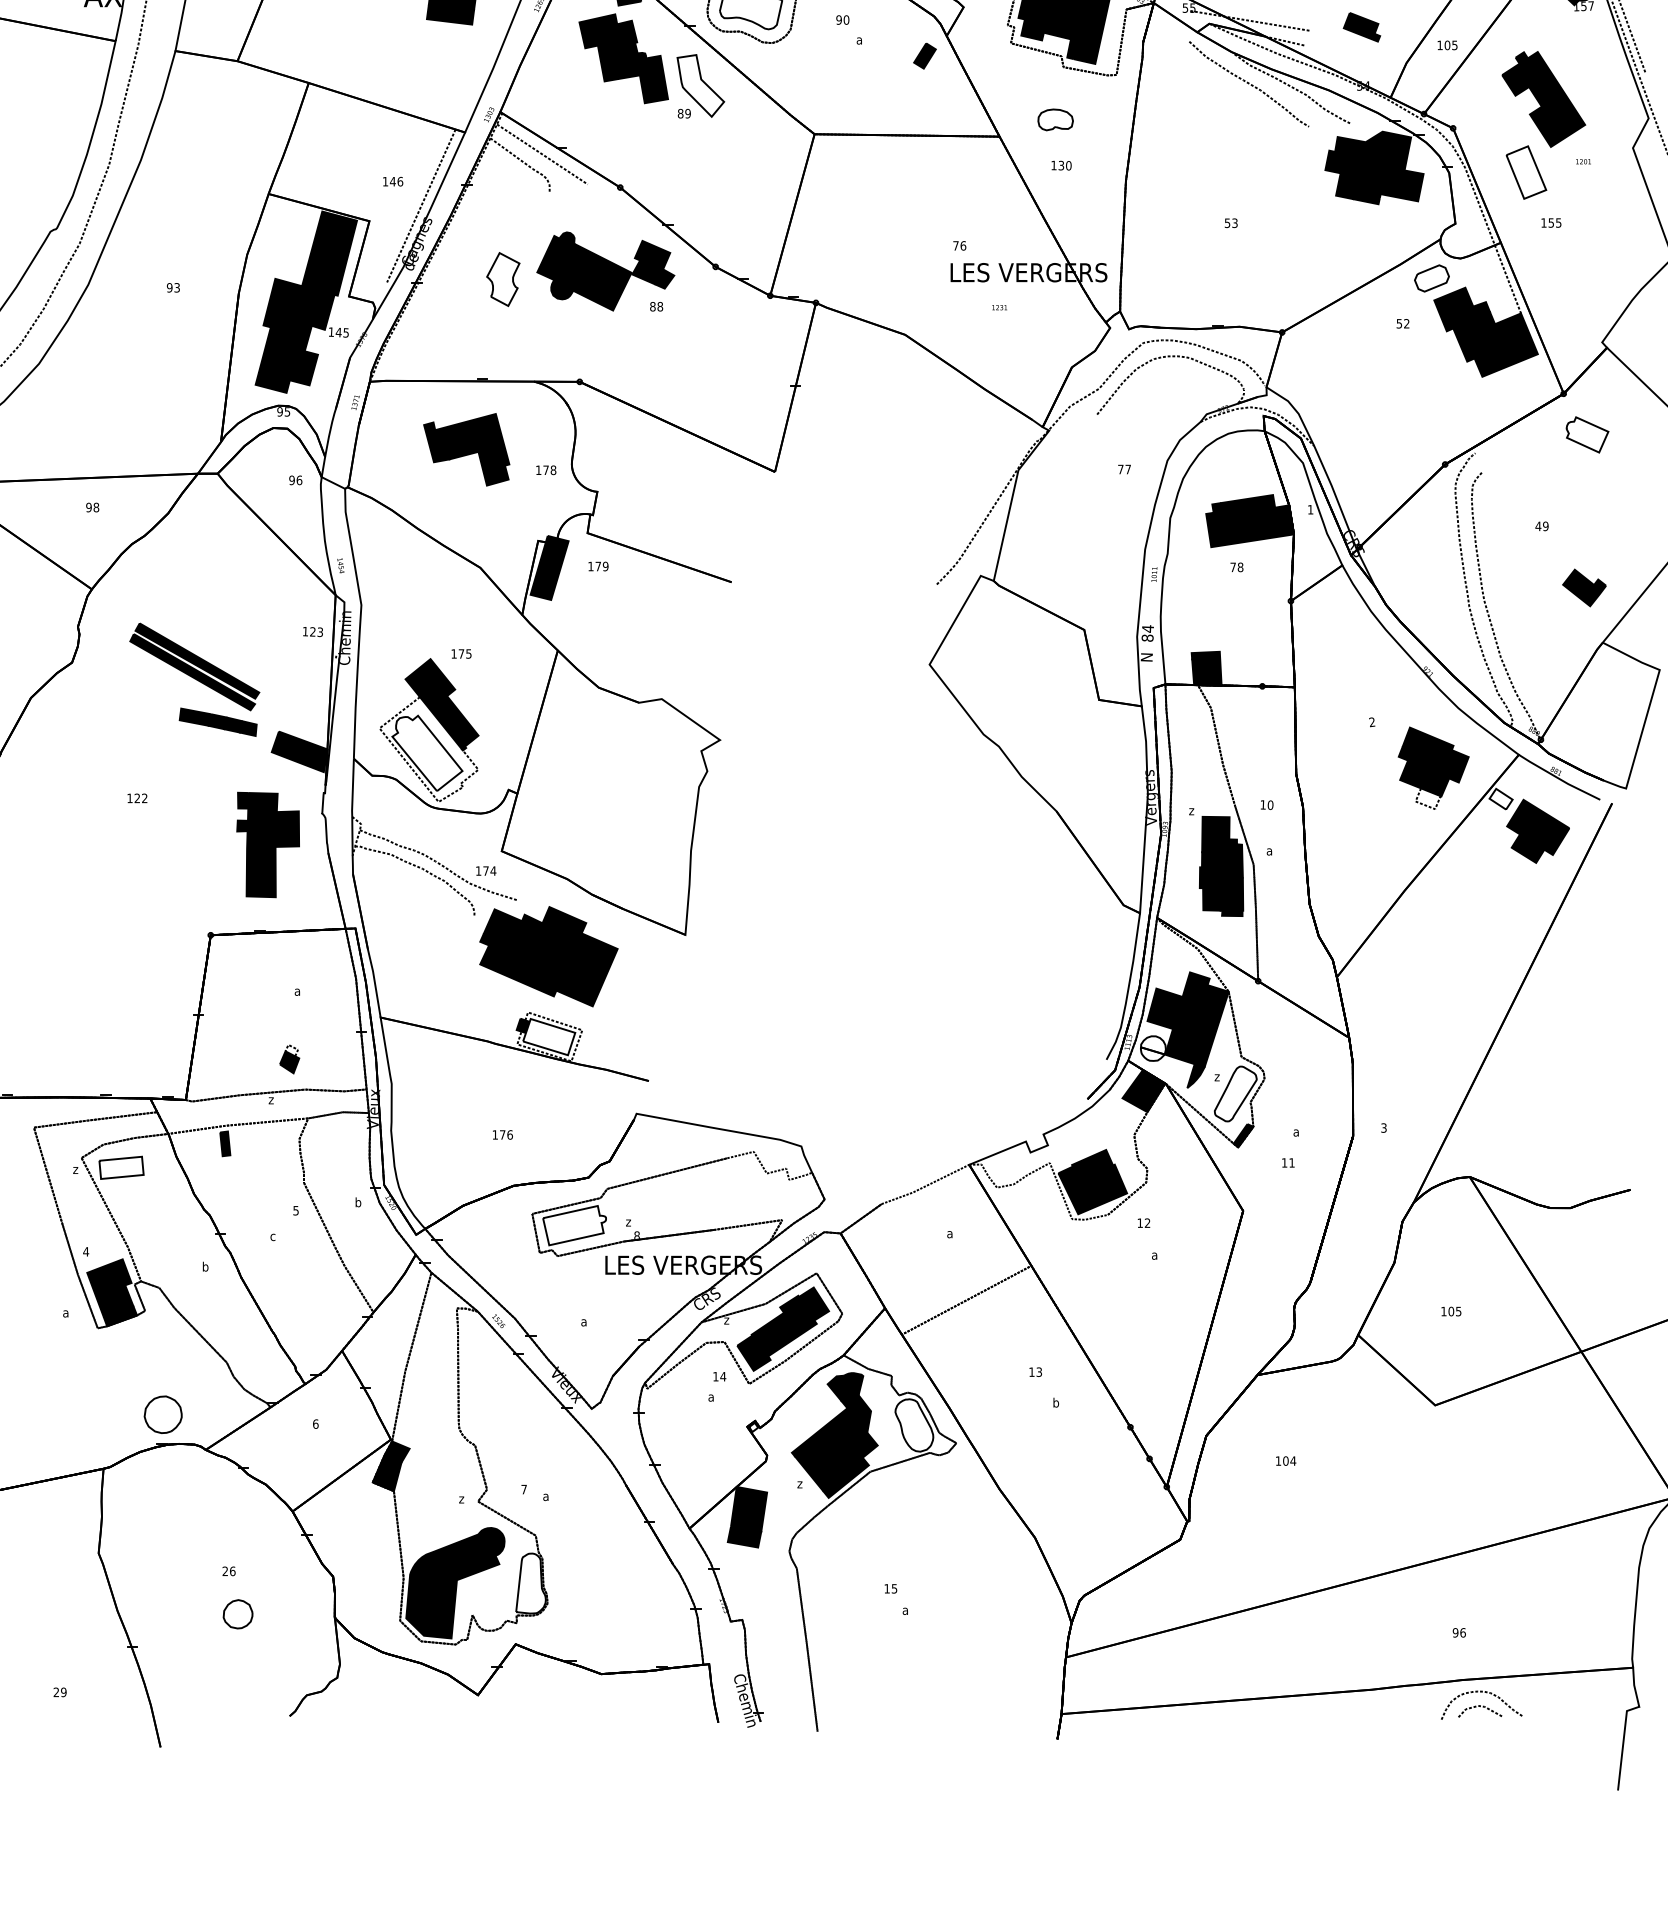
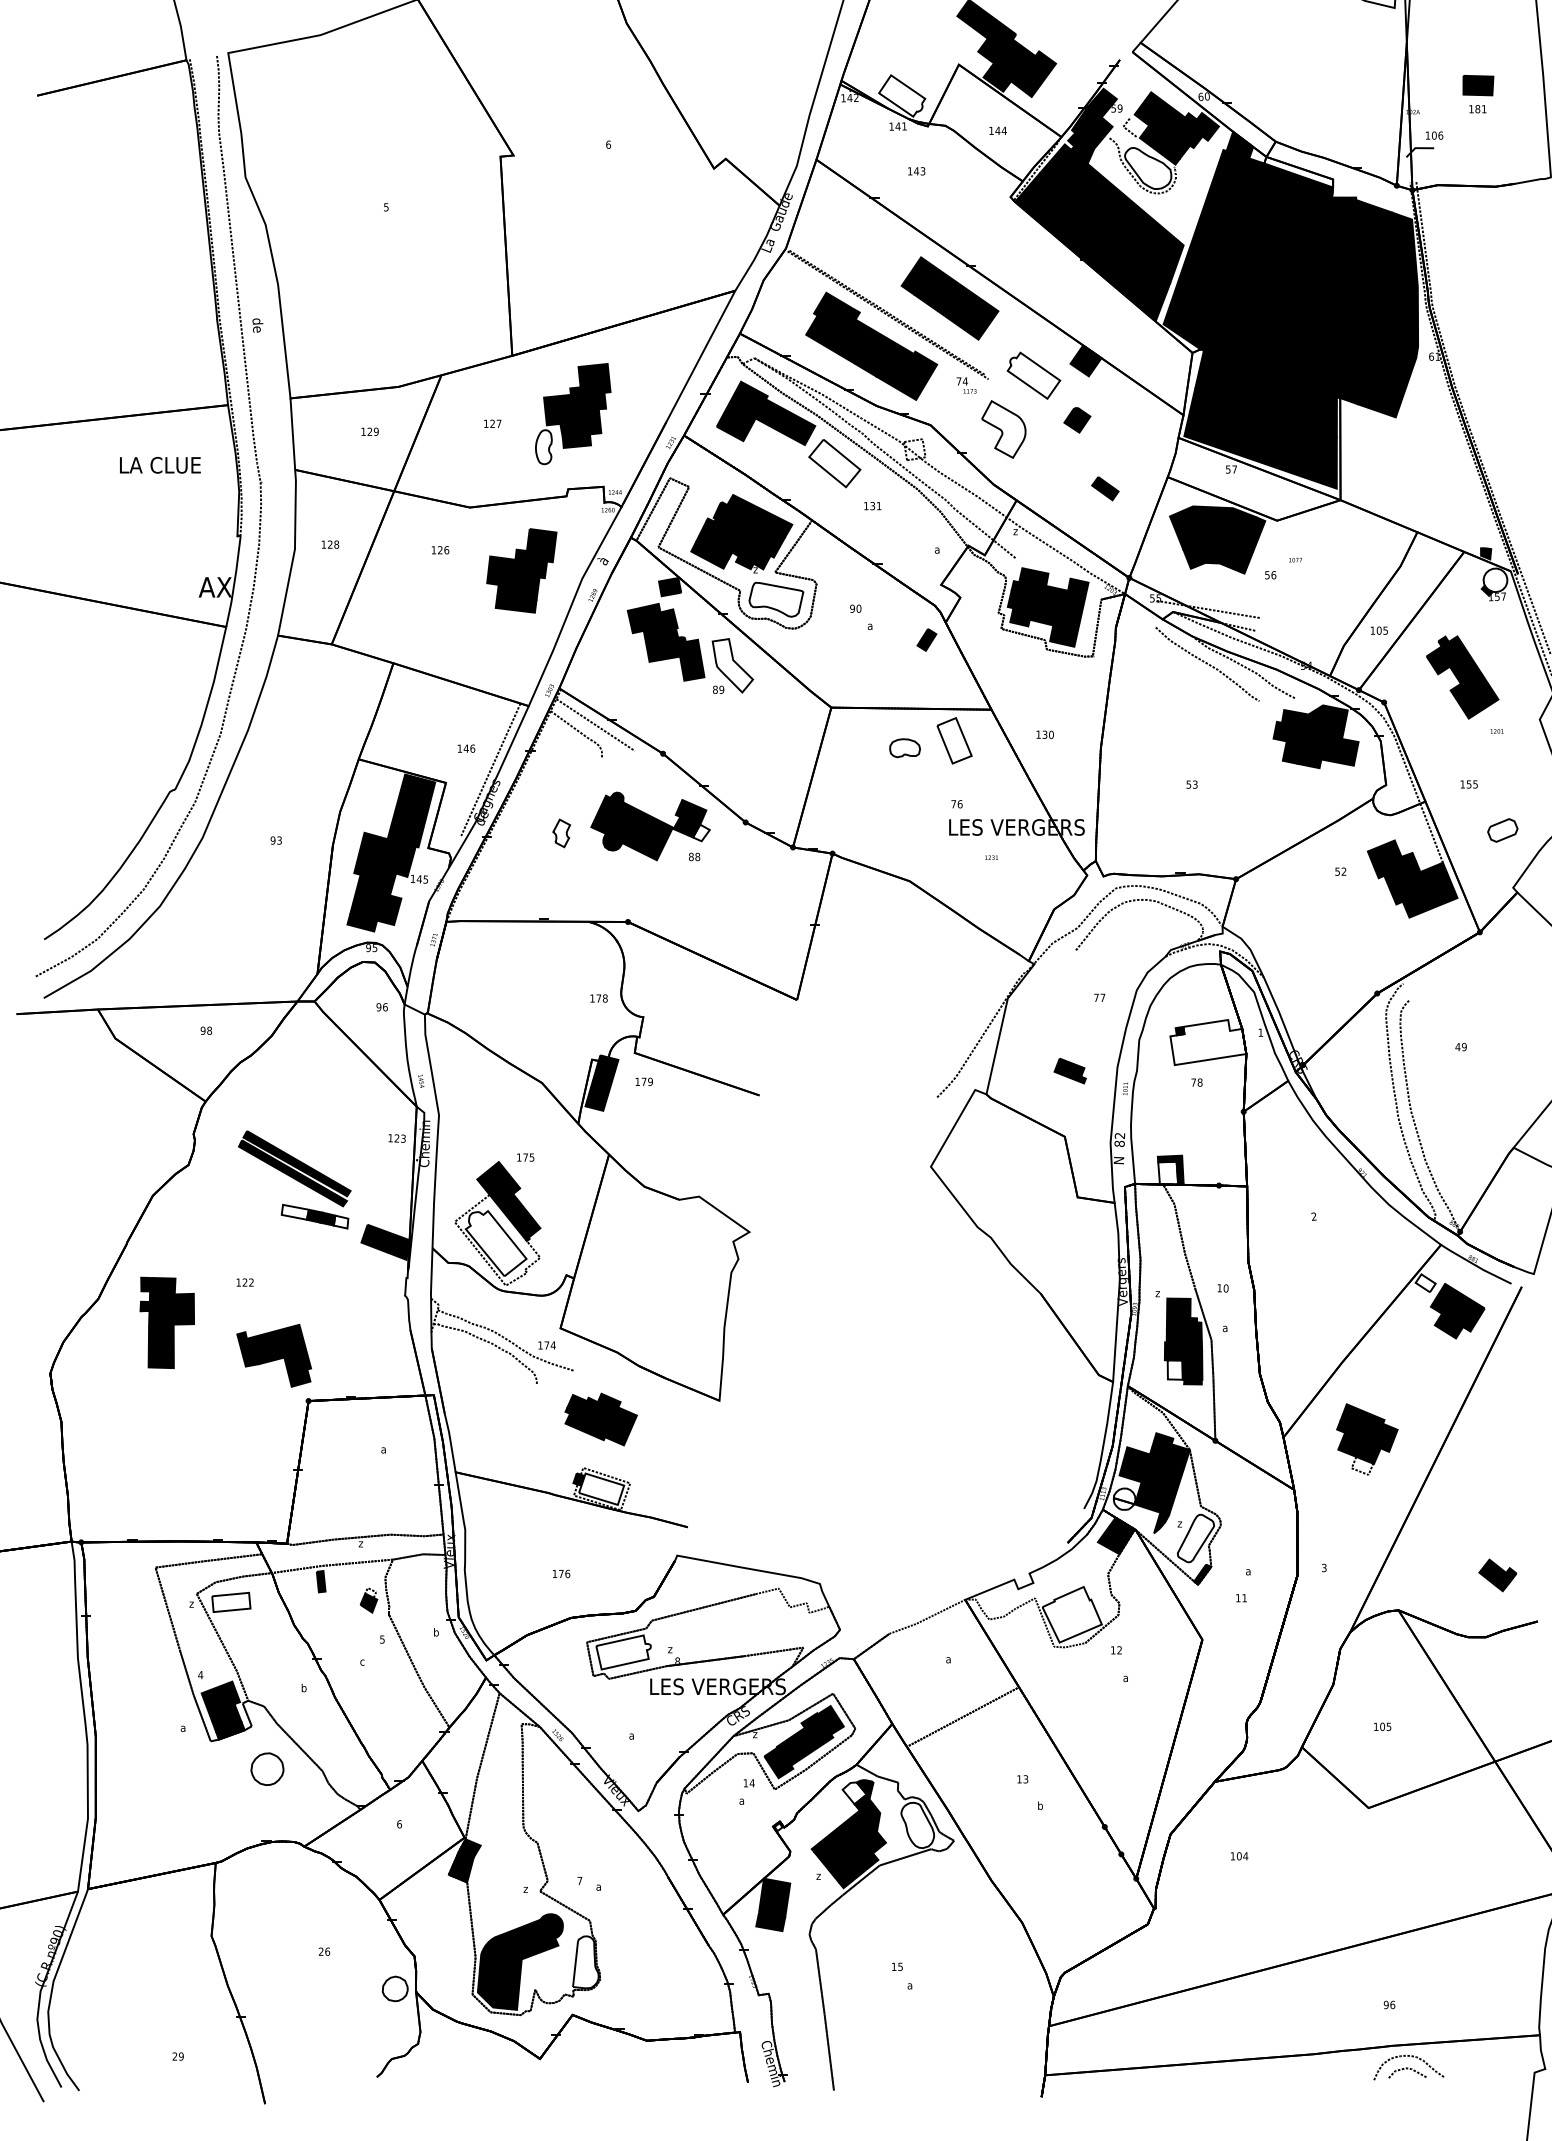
part: (1361, 27) -> (1069, 1071), moved
part: (1055, 120) -> (904, 748), moved
part: (1526, 172) -> (954, 740), moved
fill: (664, 278) -> (701, 832), removed
part: (1431, 278) -> (1502, 830), moved
part: (502, 279) -> (561, 833), size x0.6
part: (1587, 434) -> (1500, 967), removed
part: (465, 449) -> (273, 1355), moved
fill: (1250, 521) -> (1208, 1042), removed
part: (1584, 588) -> (1497, 1575), moved
text: (1147, 628) -> (1119, 1135), 84 -> 82
fill: (1204, 671) -> (1168, 1172), removed
fill: (194, 716) -> (294, 1211), removed
fill: (247, 727) -> (340, 1221), removed
part: (1433, 768) -> (1367, 1439), moved
part: (267, 844) -> (166, 1322), moved
fill: (1210, 898) -> (1174, 1369), removed
part: (547, 956) -> (600, 1419), size x0.6
part: (289, 1059) -> (368, 1600), moved
fill: (1091, 1181) -> (1071, 1614), removed
fill: (841, 1388) -> (854, 1793), removed
part: (163, 1413) -> (267, 1768), moved
part: (237, 1613) -> (394, 1988), moved

